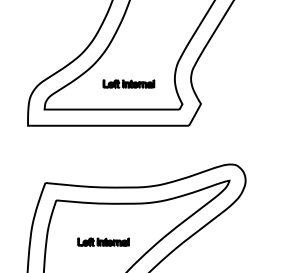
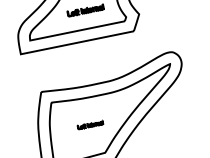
part: (103, 241) -> (90, 124), size x0.7

